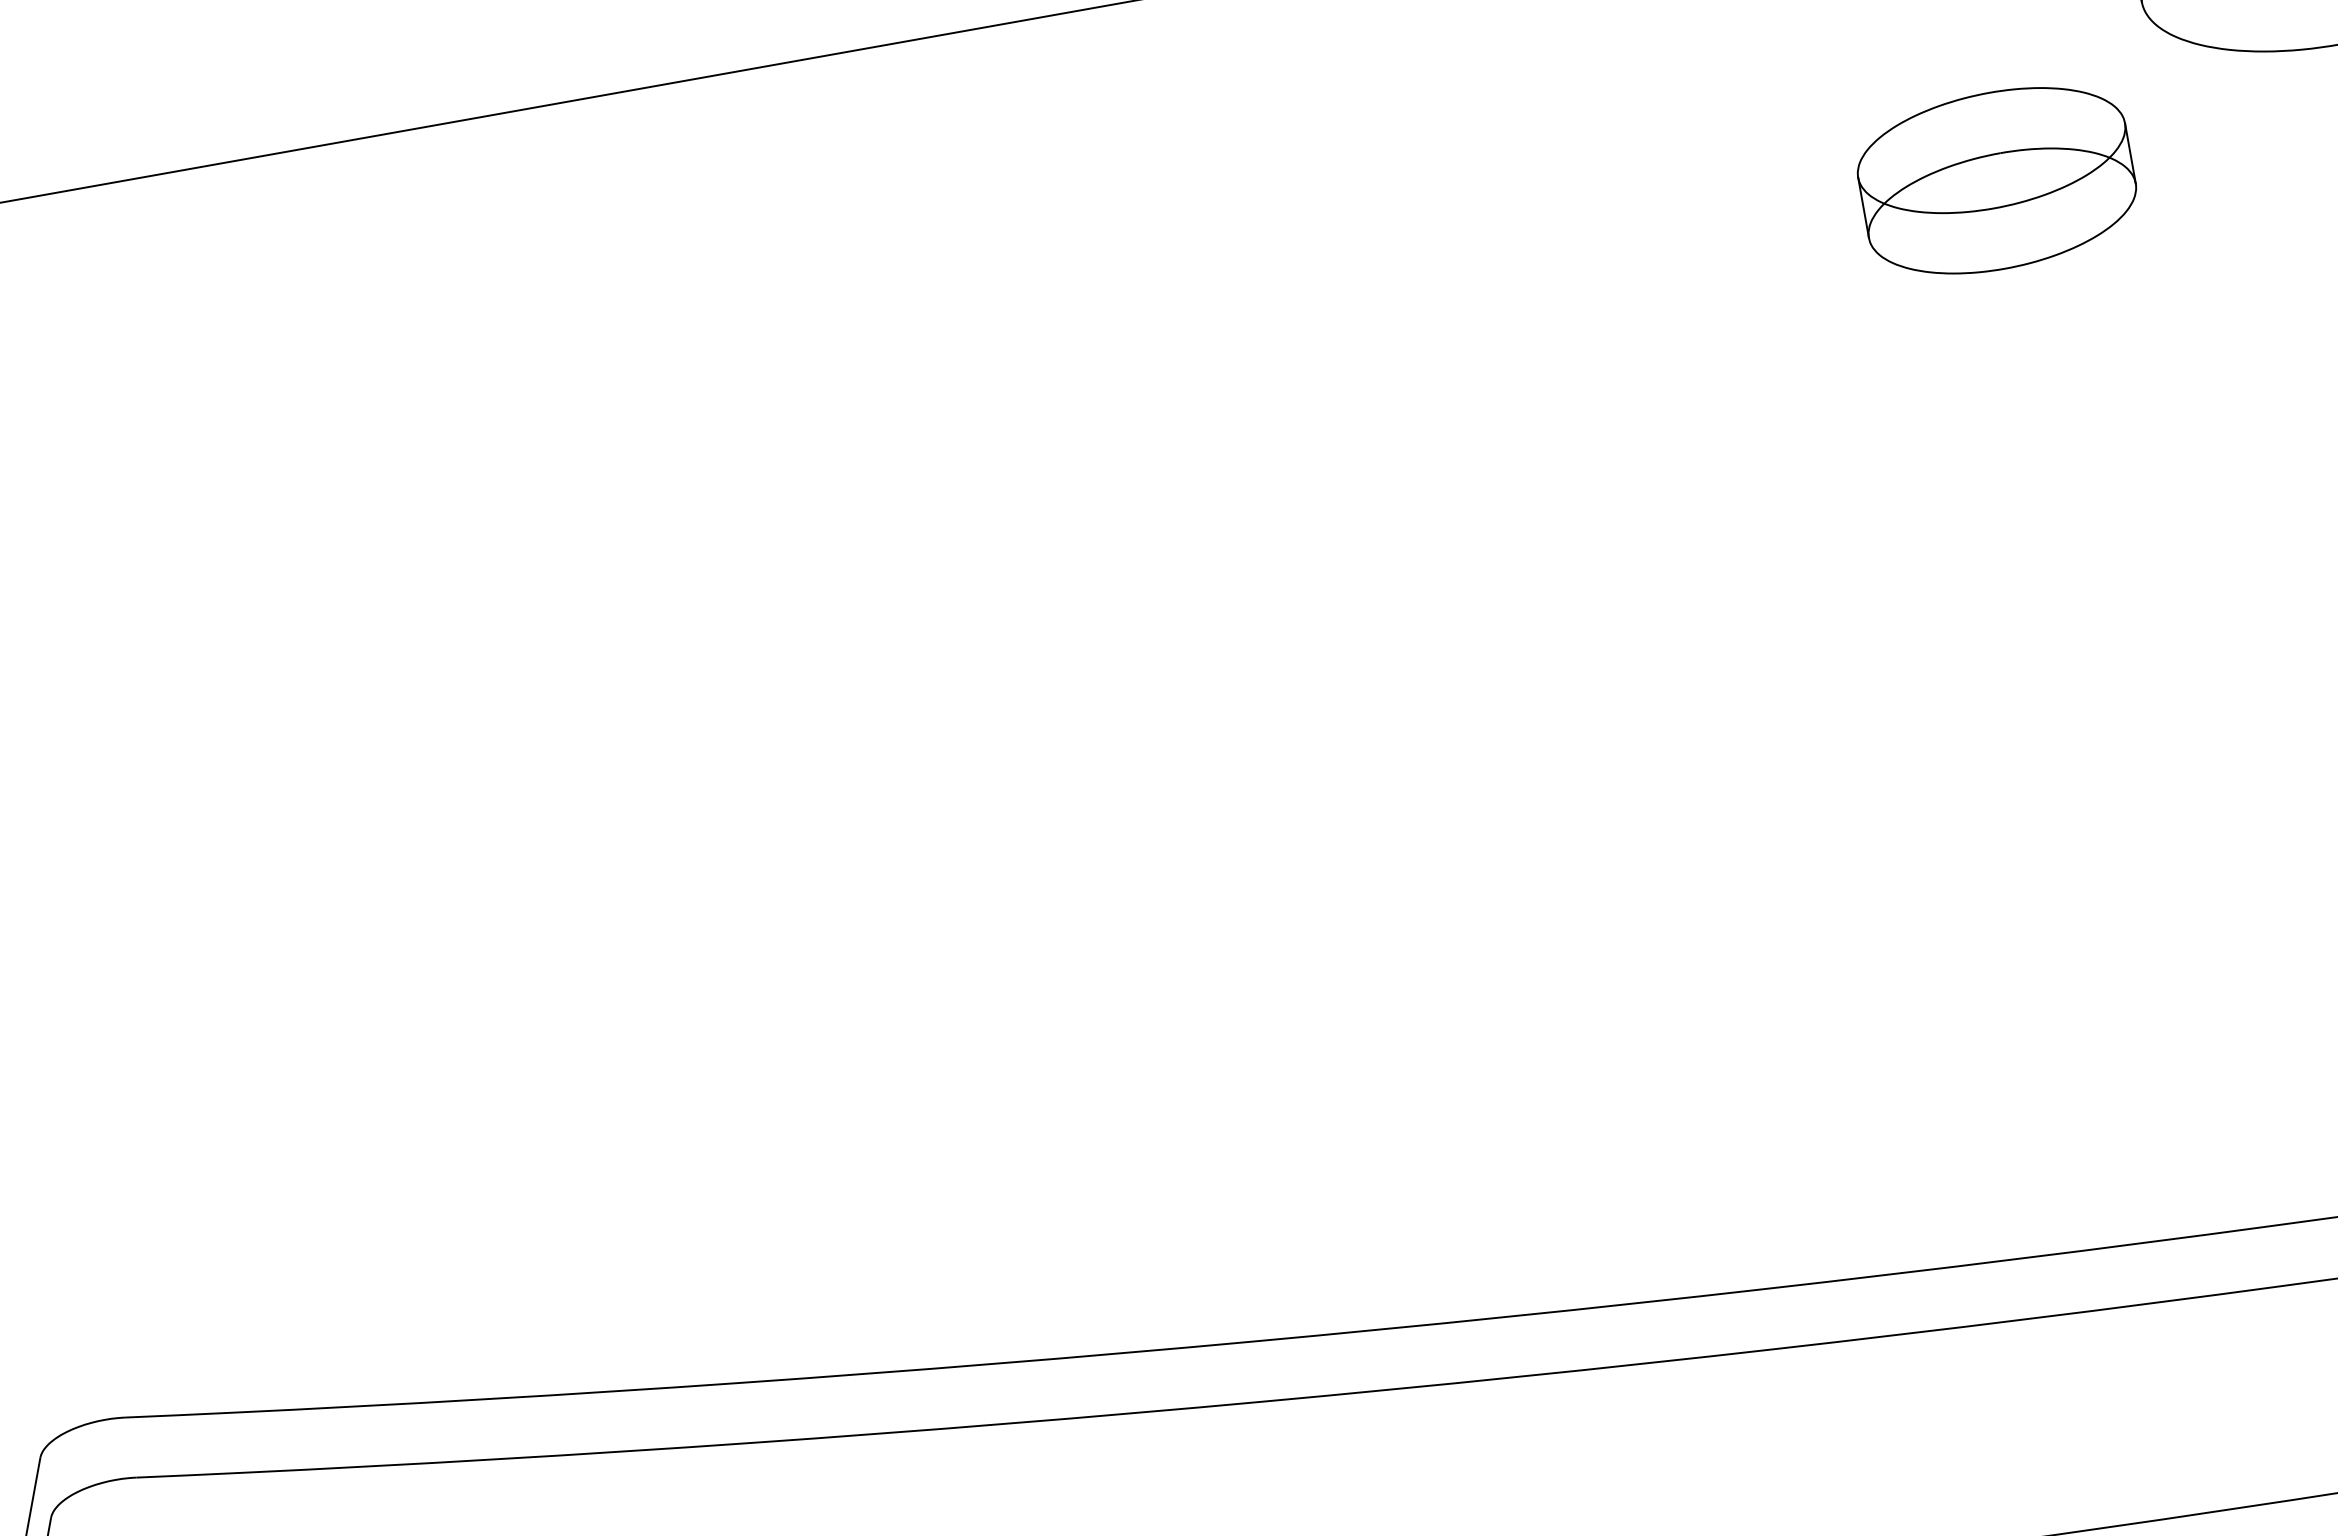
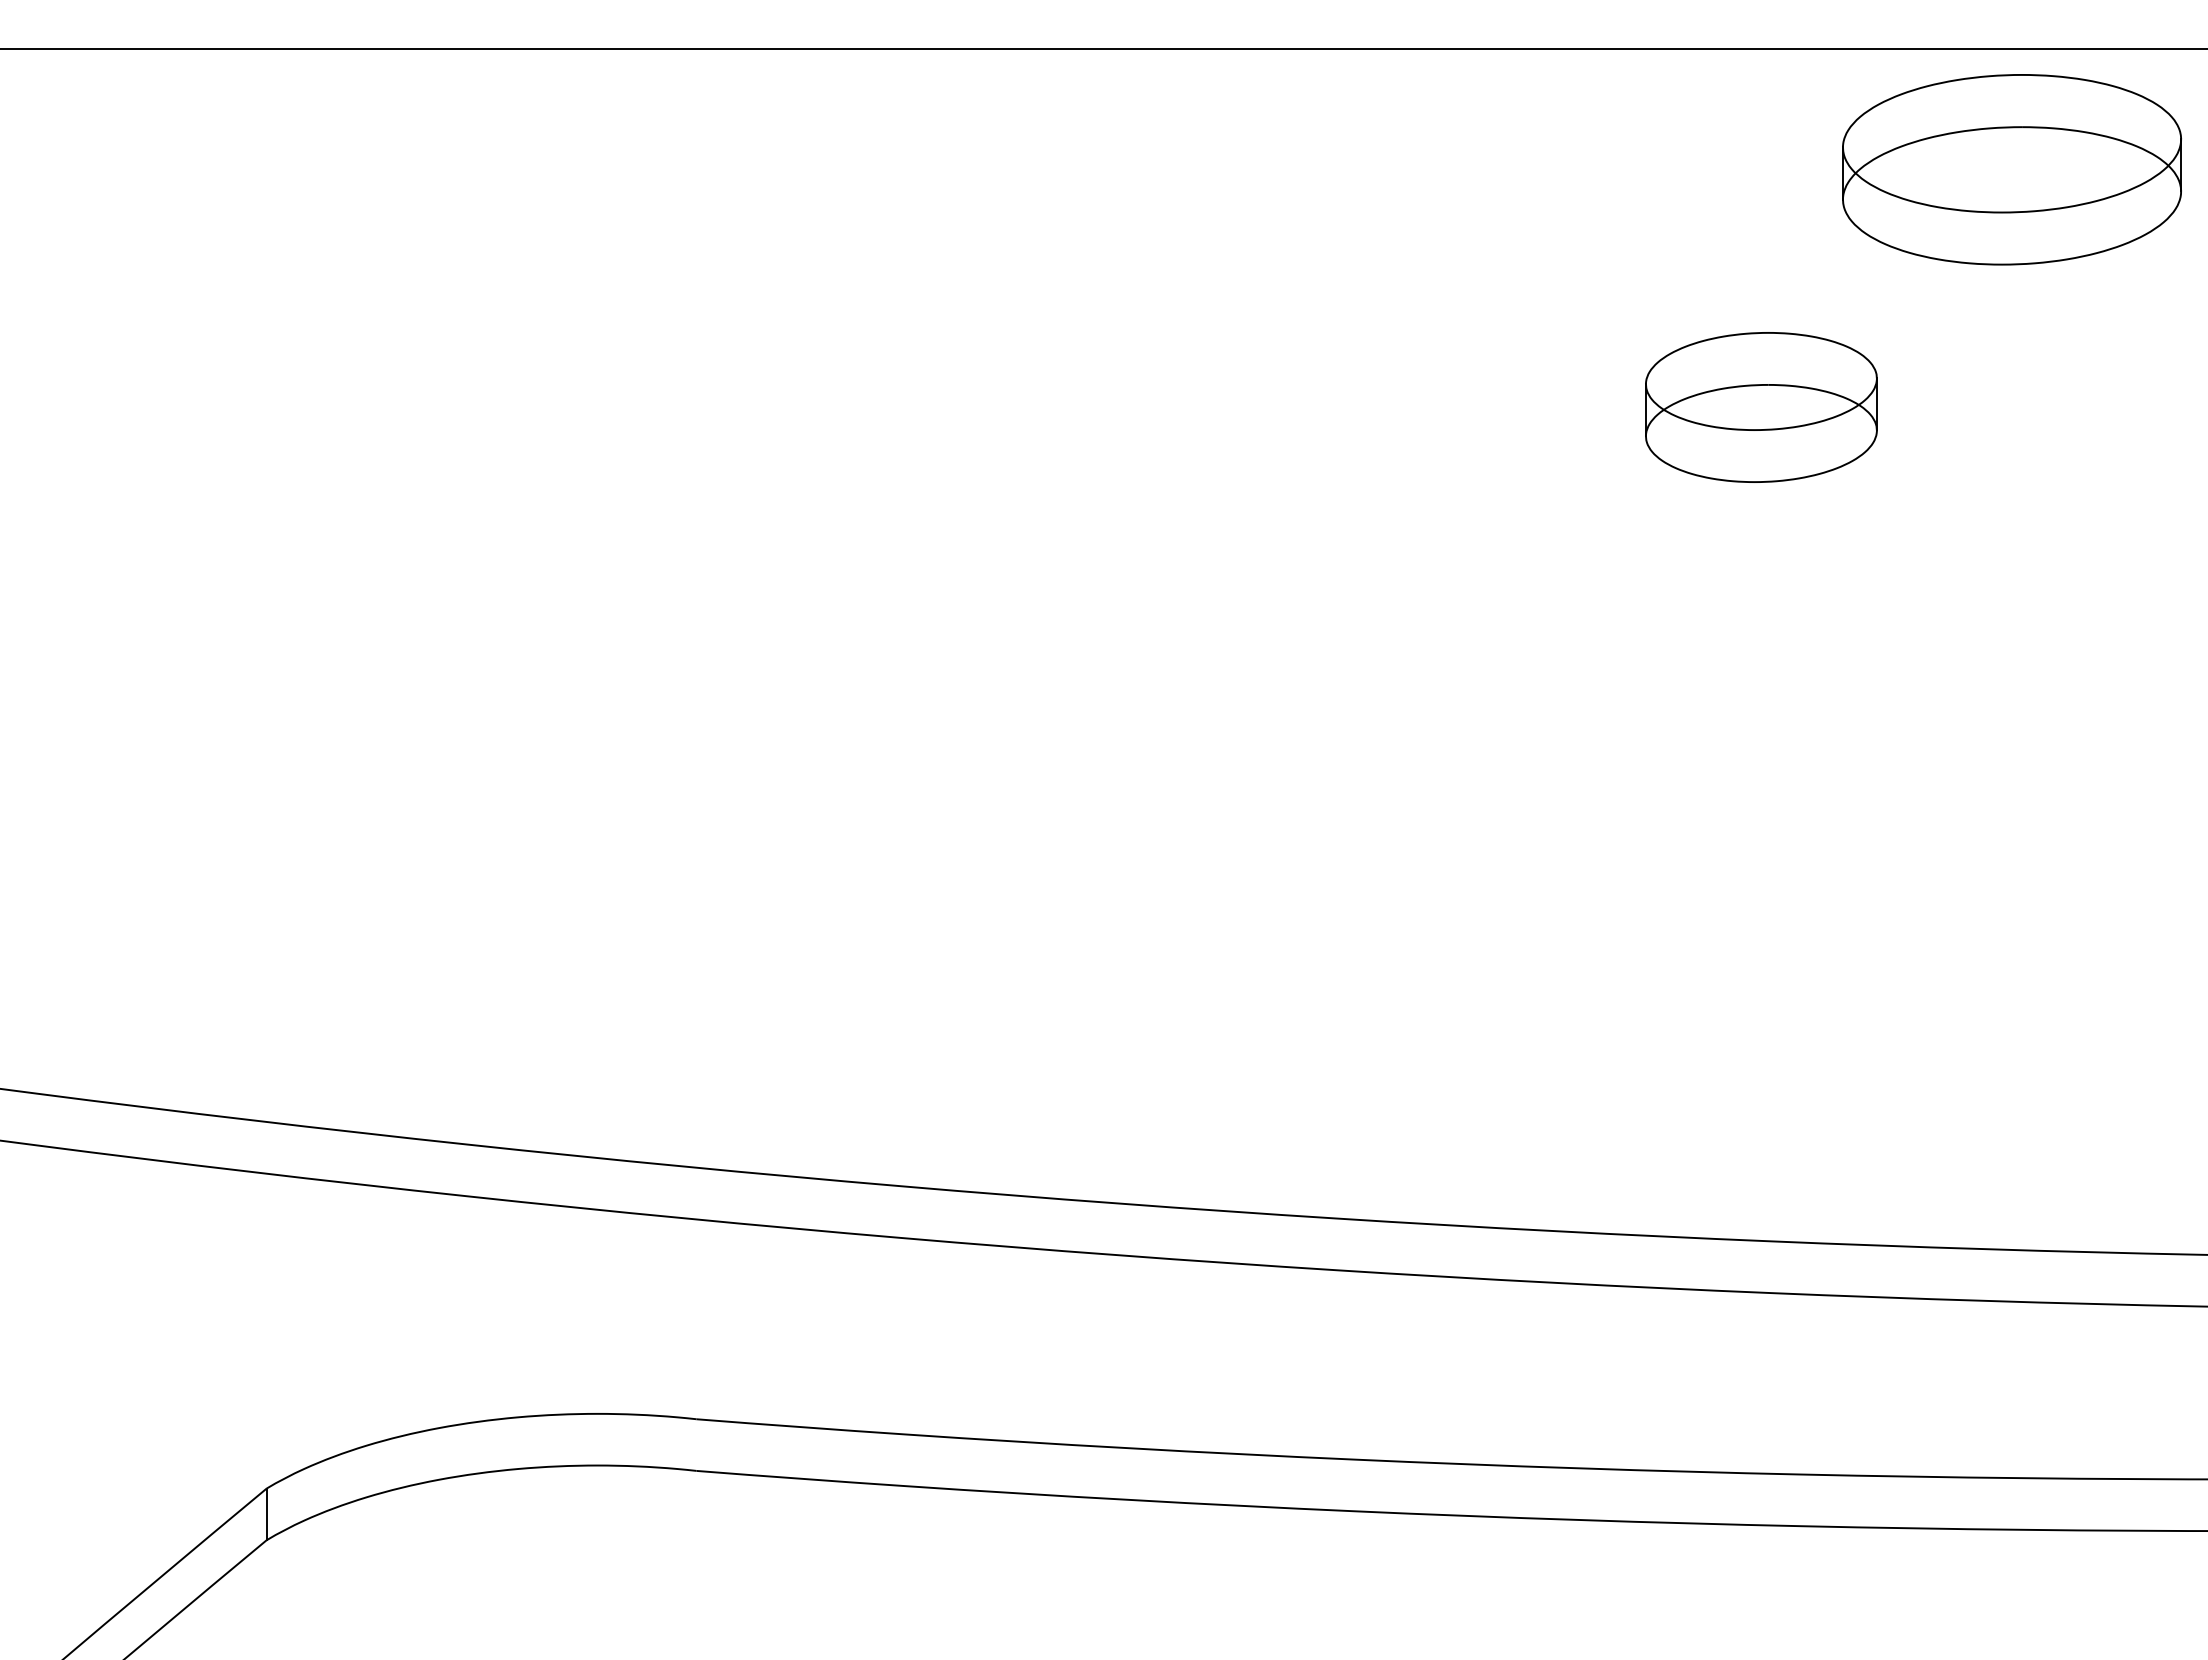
part: (1997, 180) -> (1761, 407), moved

